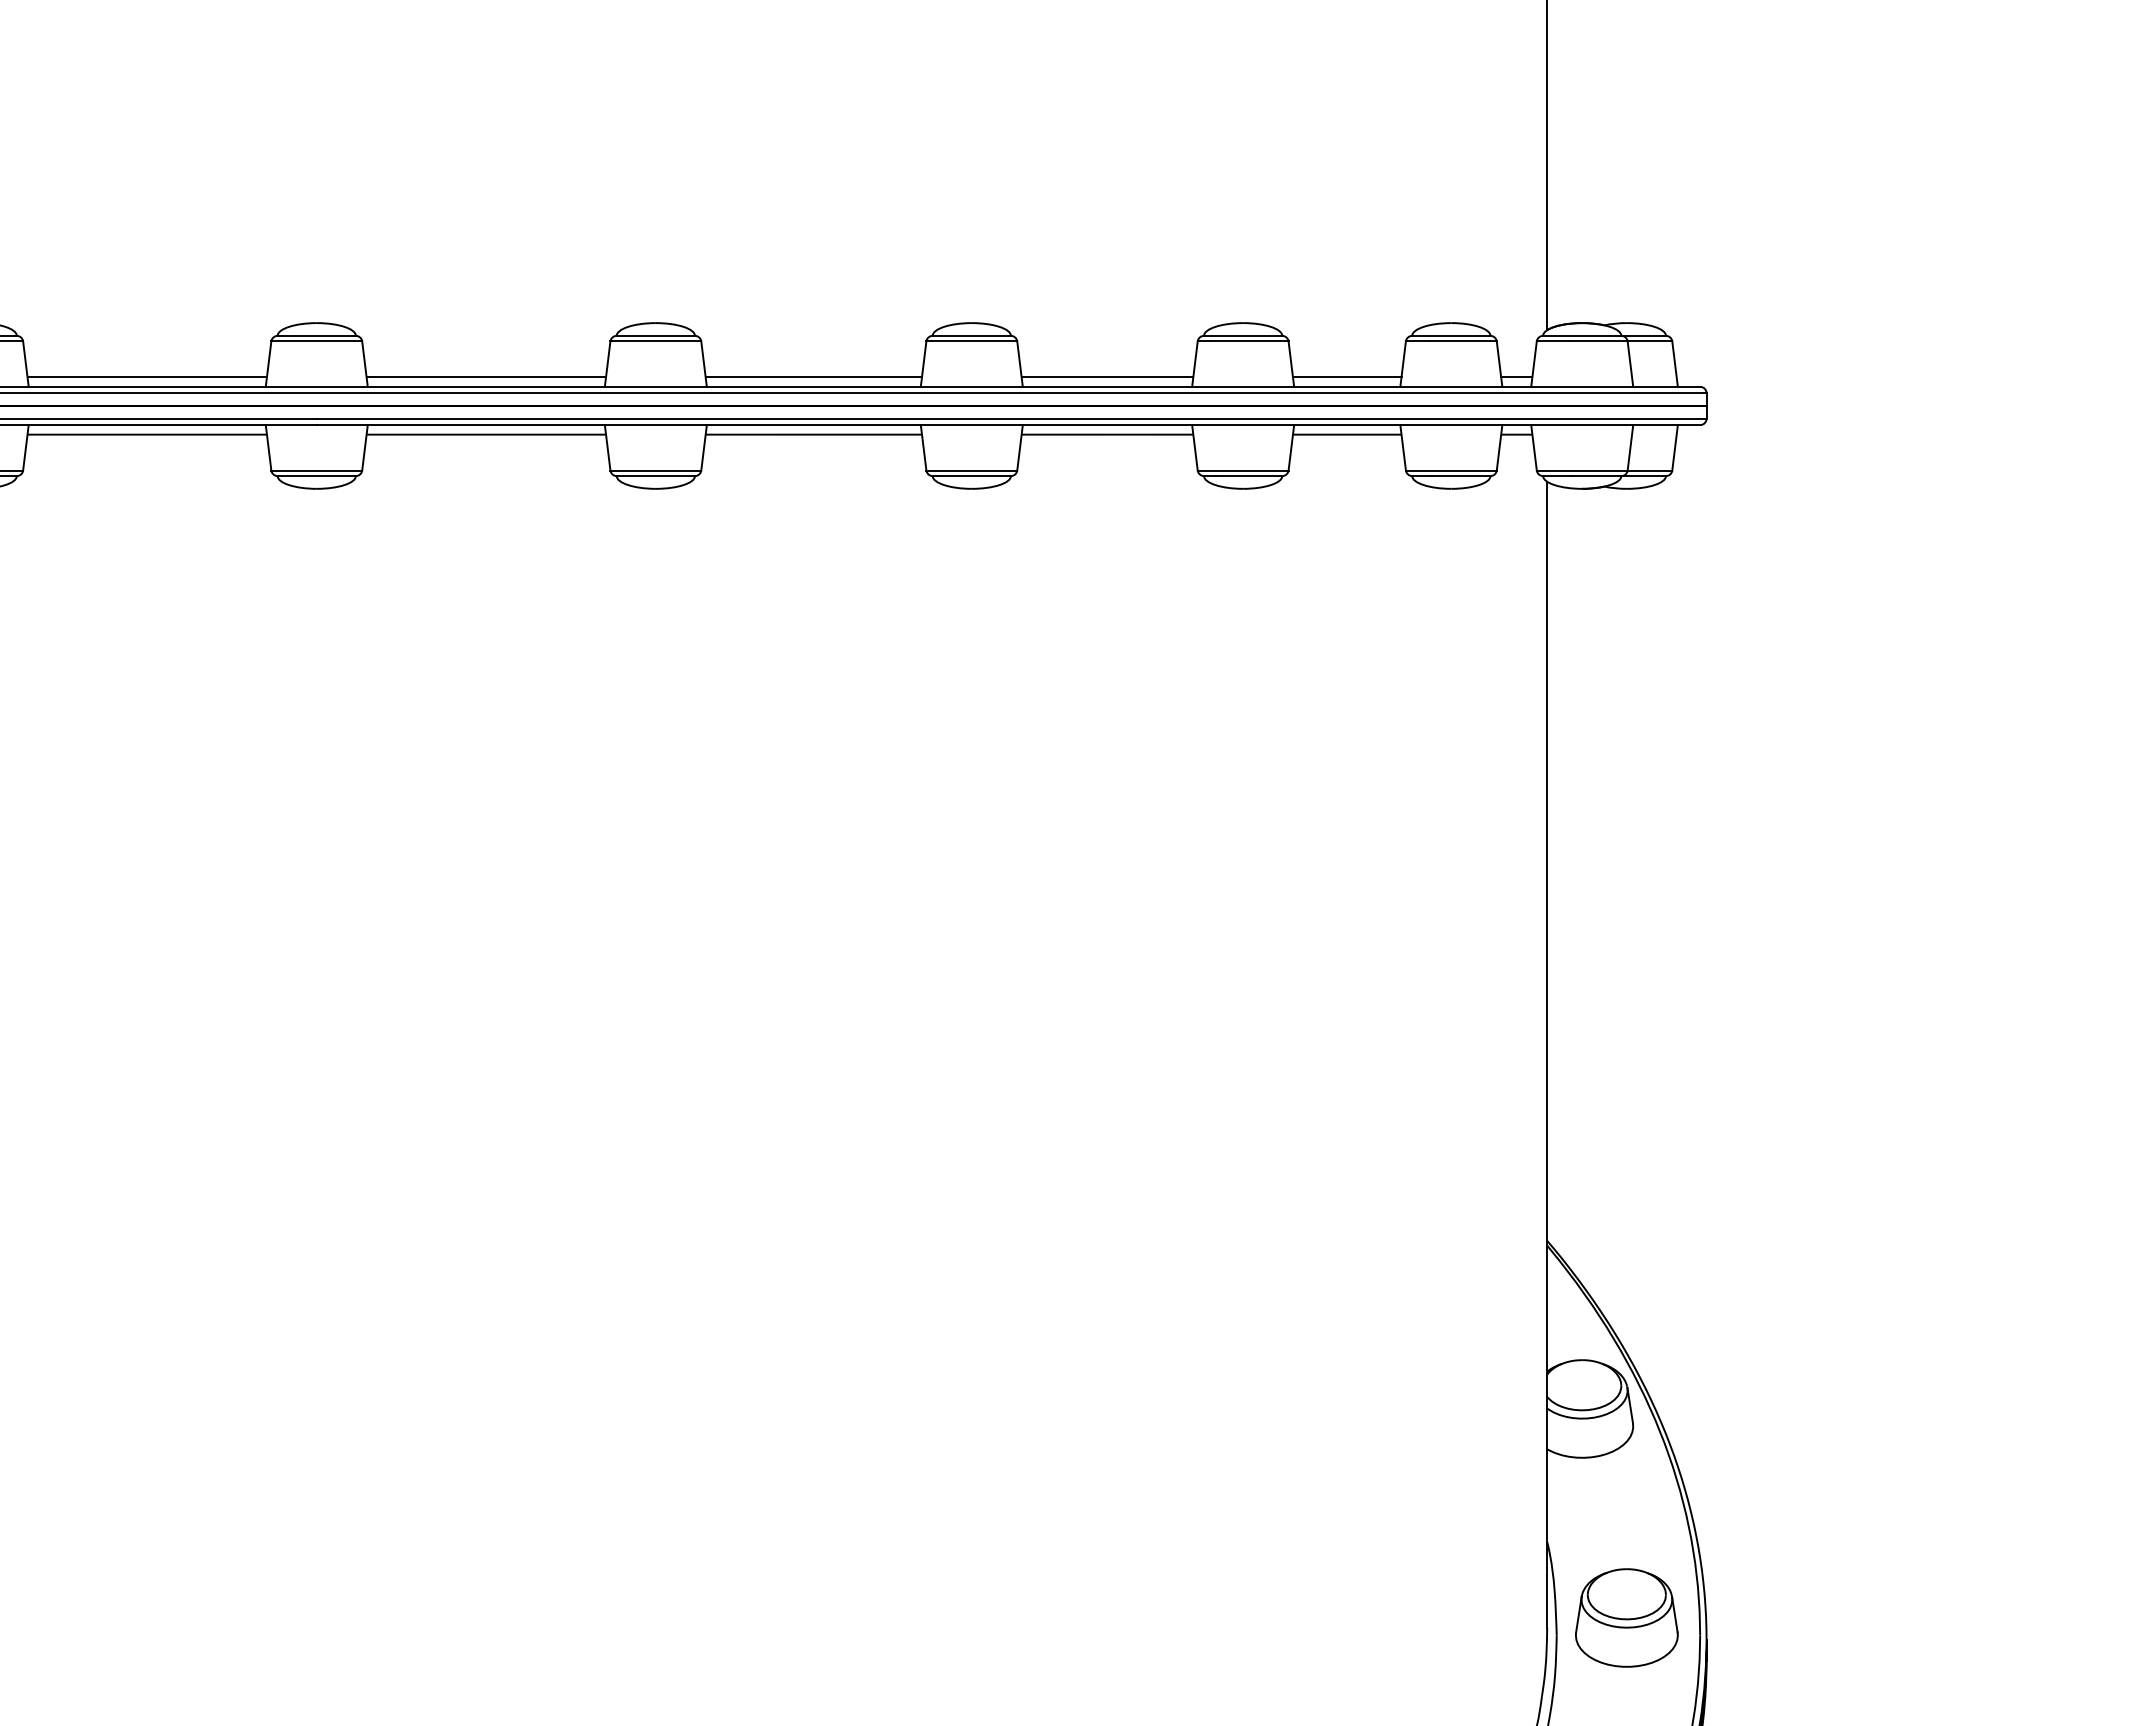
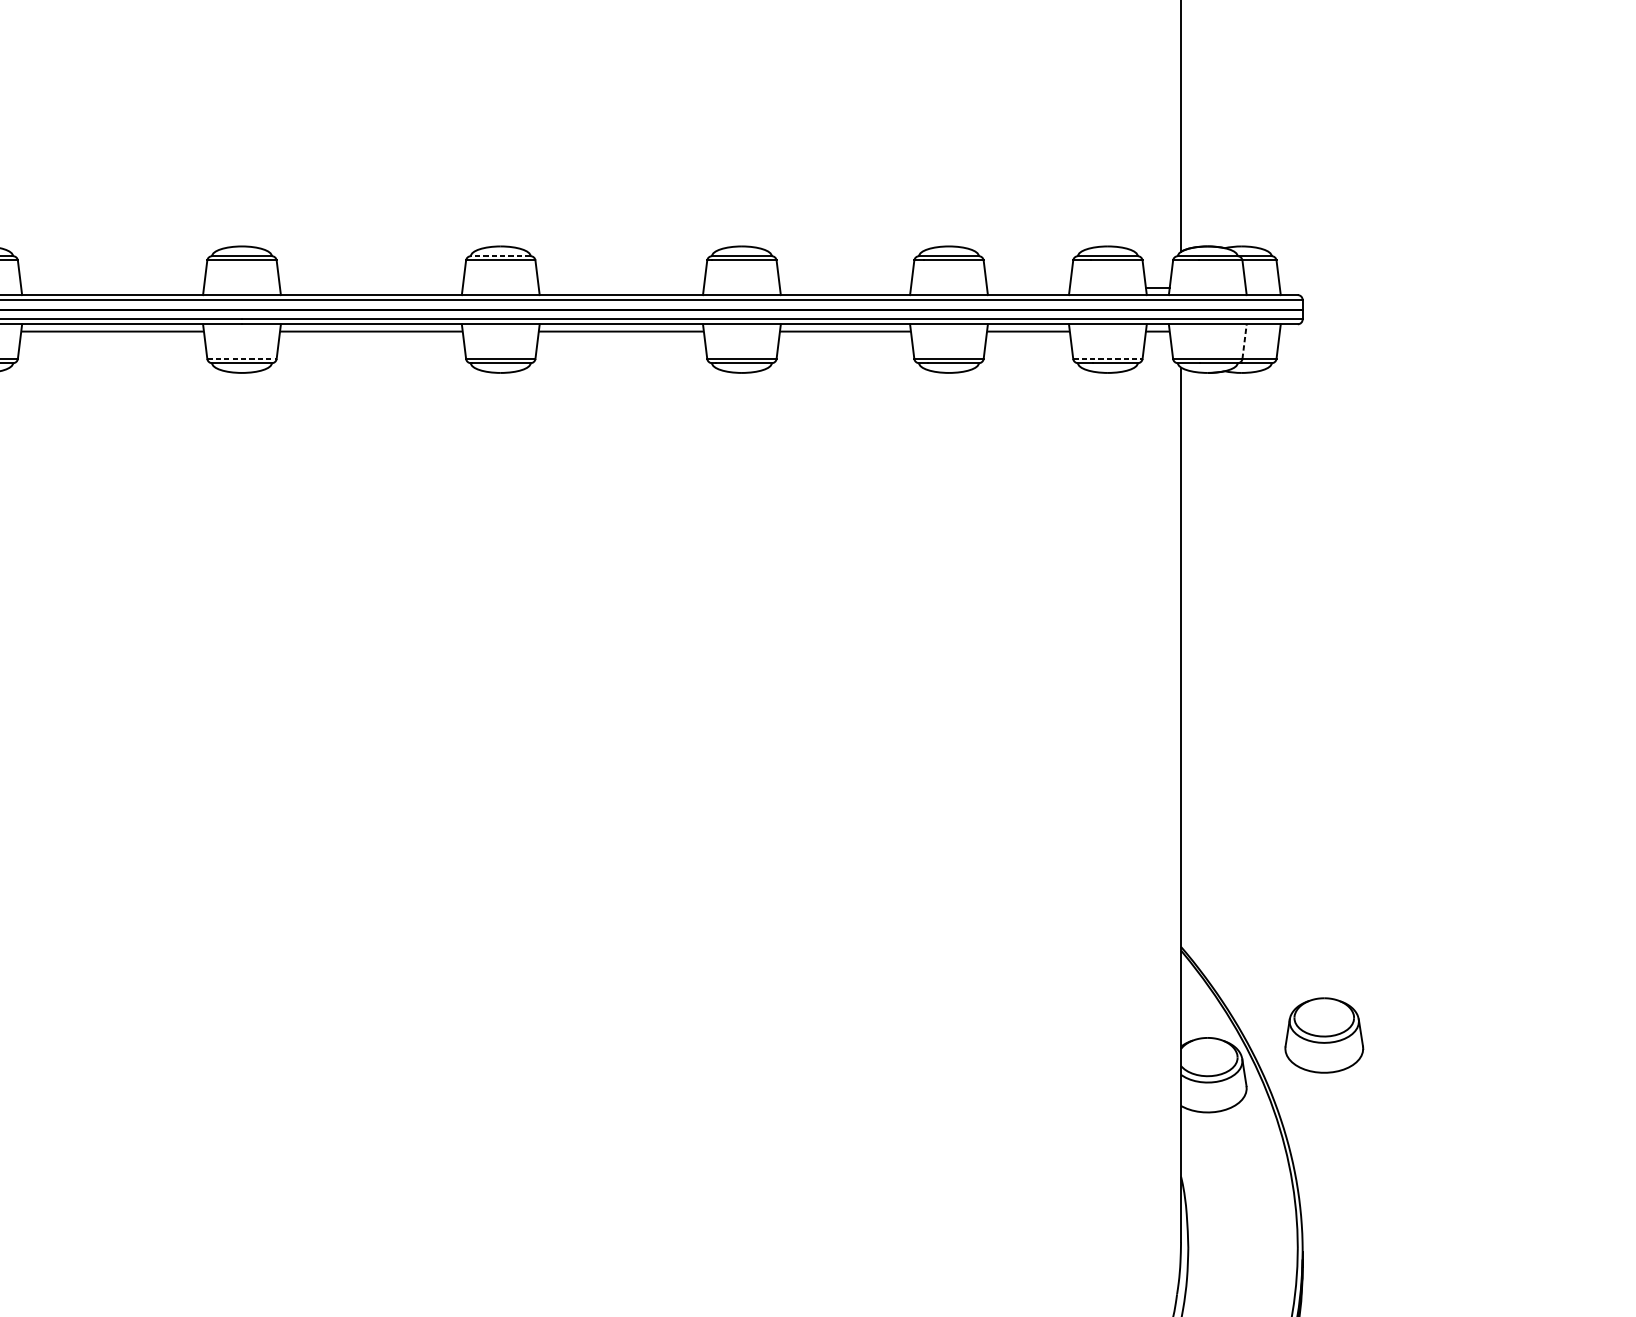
line: (655, 335) -> (500, 255), solid -> dashed
line: (146, 377) -> (112, 287), removed
line: (486, 377) -> (371, 287), removed
line: (813, 377) -> (621, 287), removed
line: (1107, 377) -> (845, 287), removed
line: (1346, 377) -> (1027, 287), removed
line: (1630, 447) -> (1244, 341), solid -> dashed
line: (317, 470) -> (242, 358), solid -> dashed
line: (1451, 470) -> (1108, 358), solid -> dashed
part: (1626, 1617) -> (1324, 1035), moved

